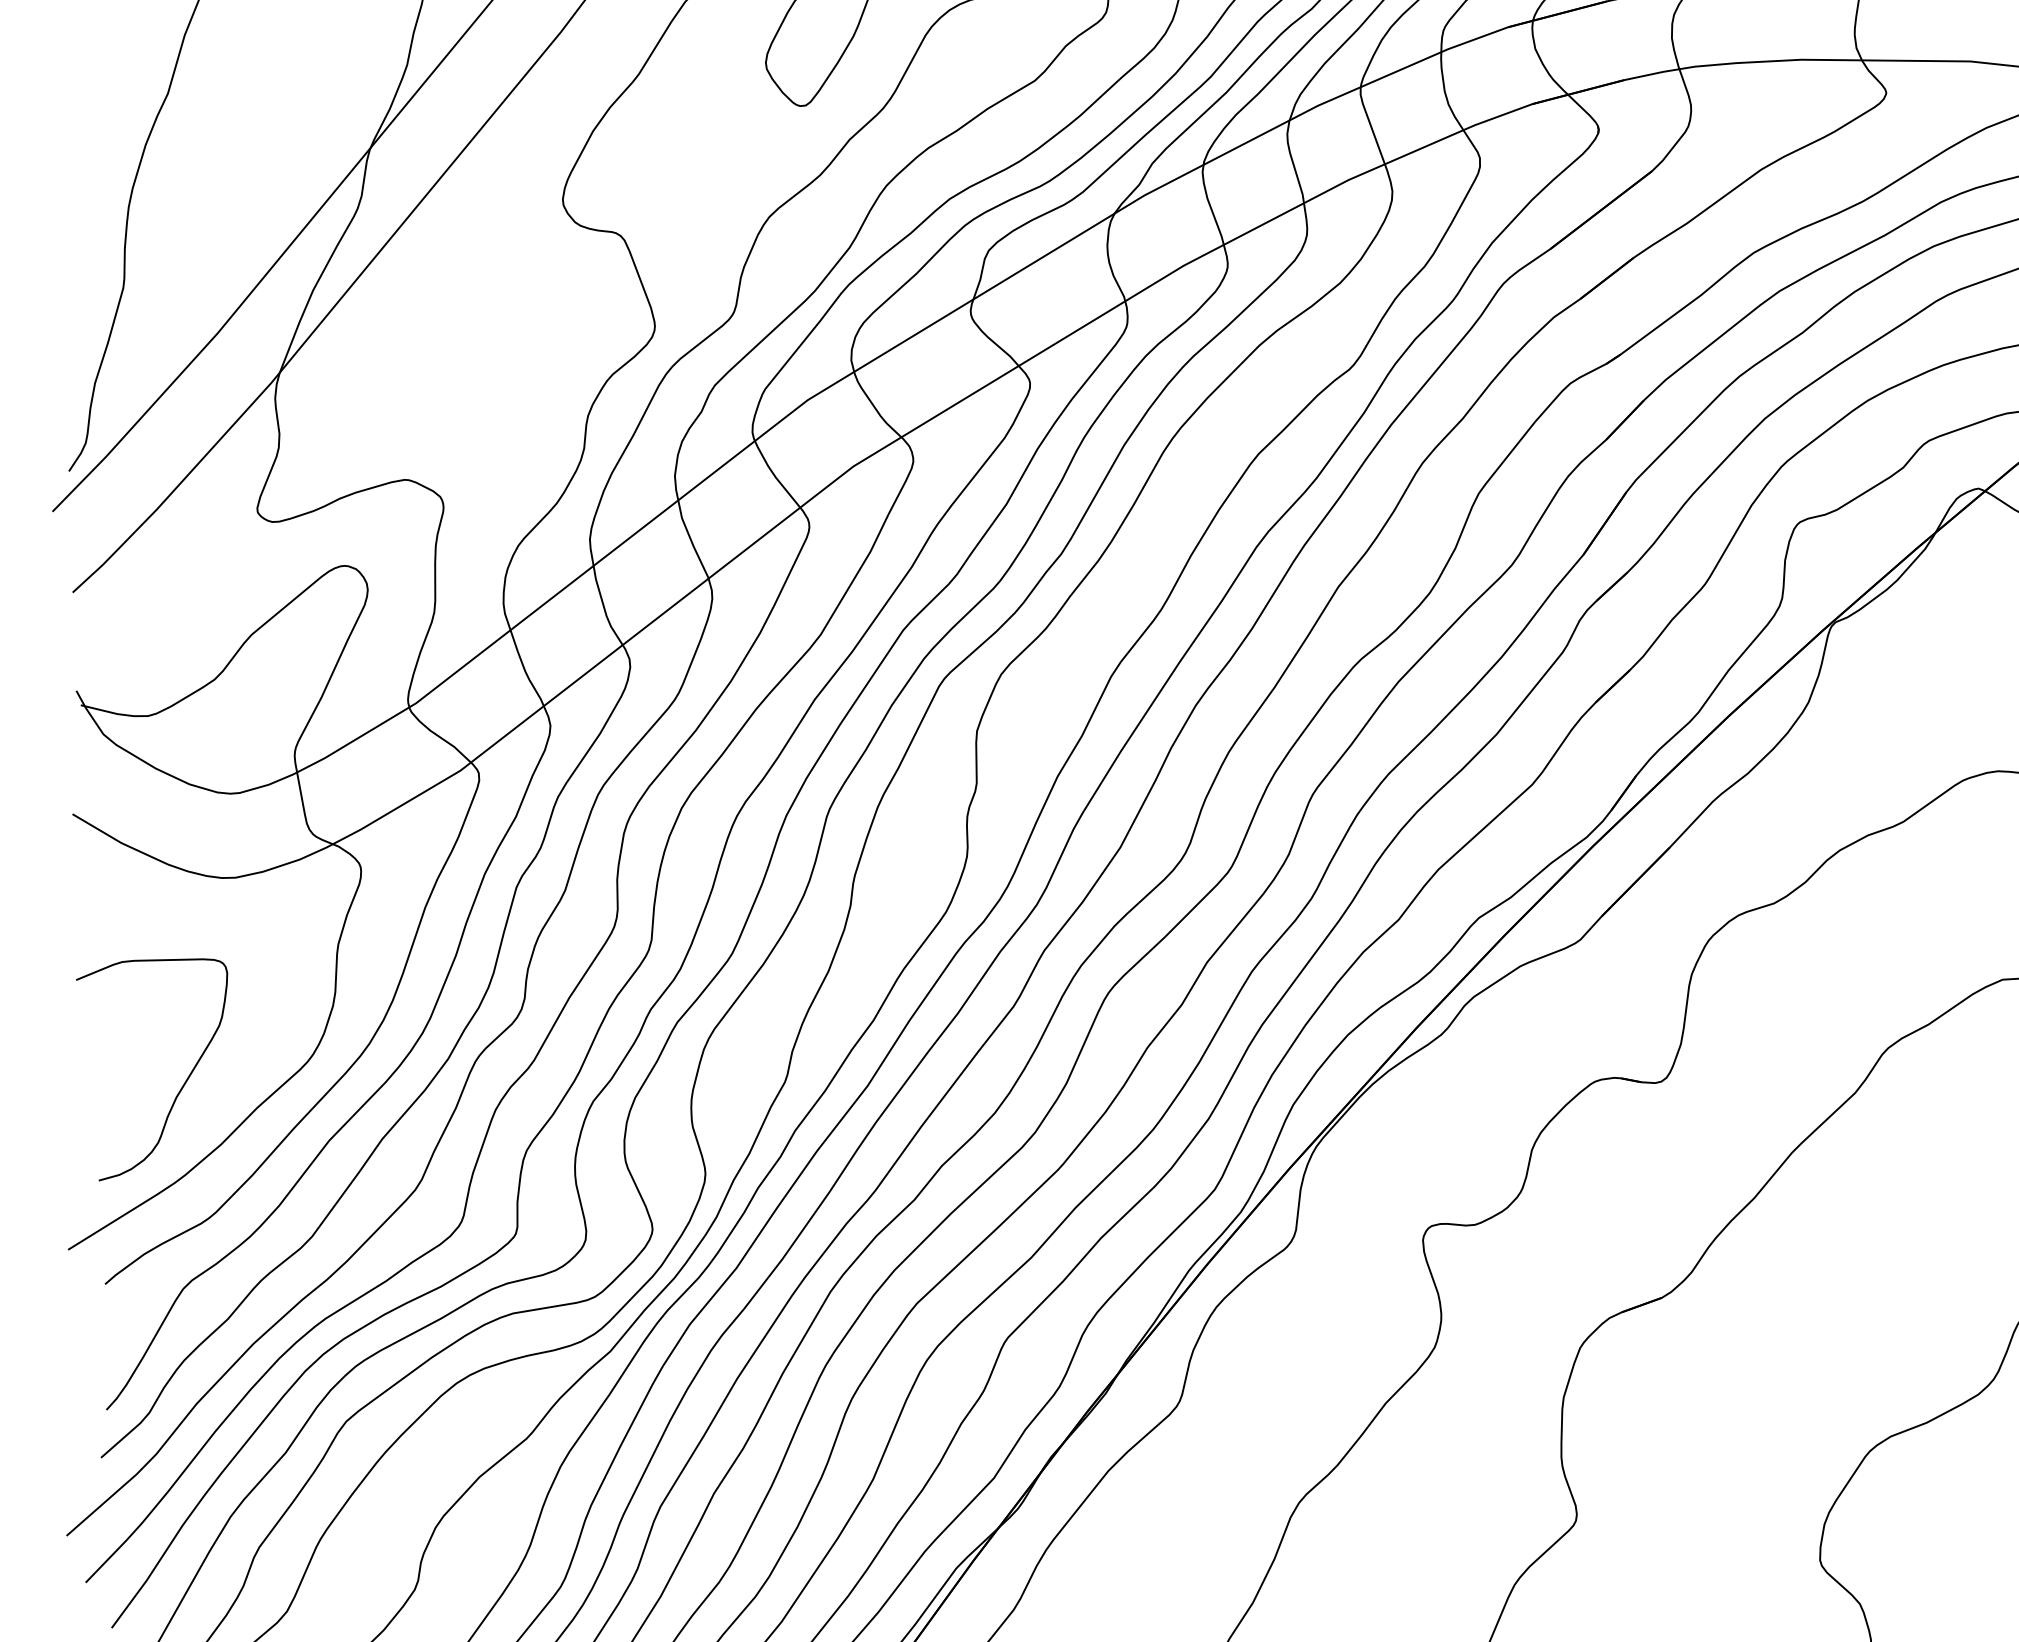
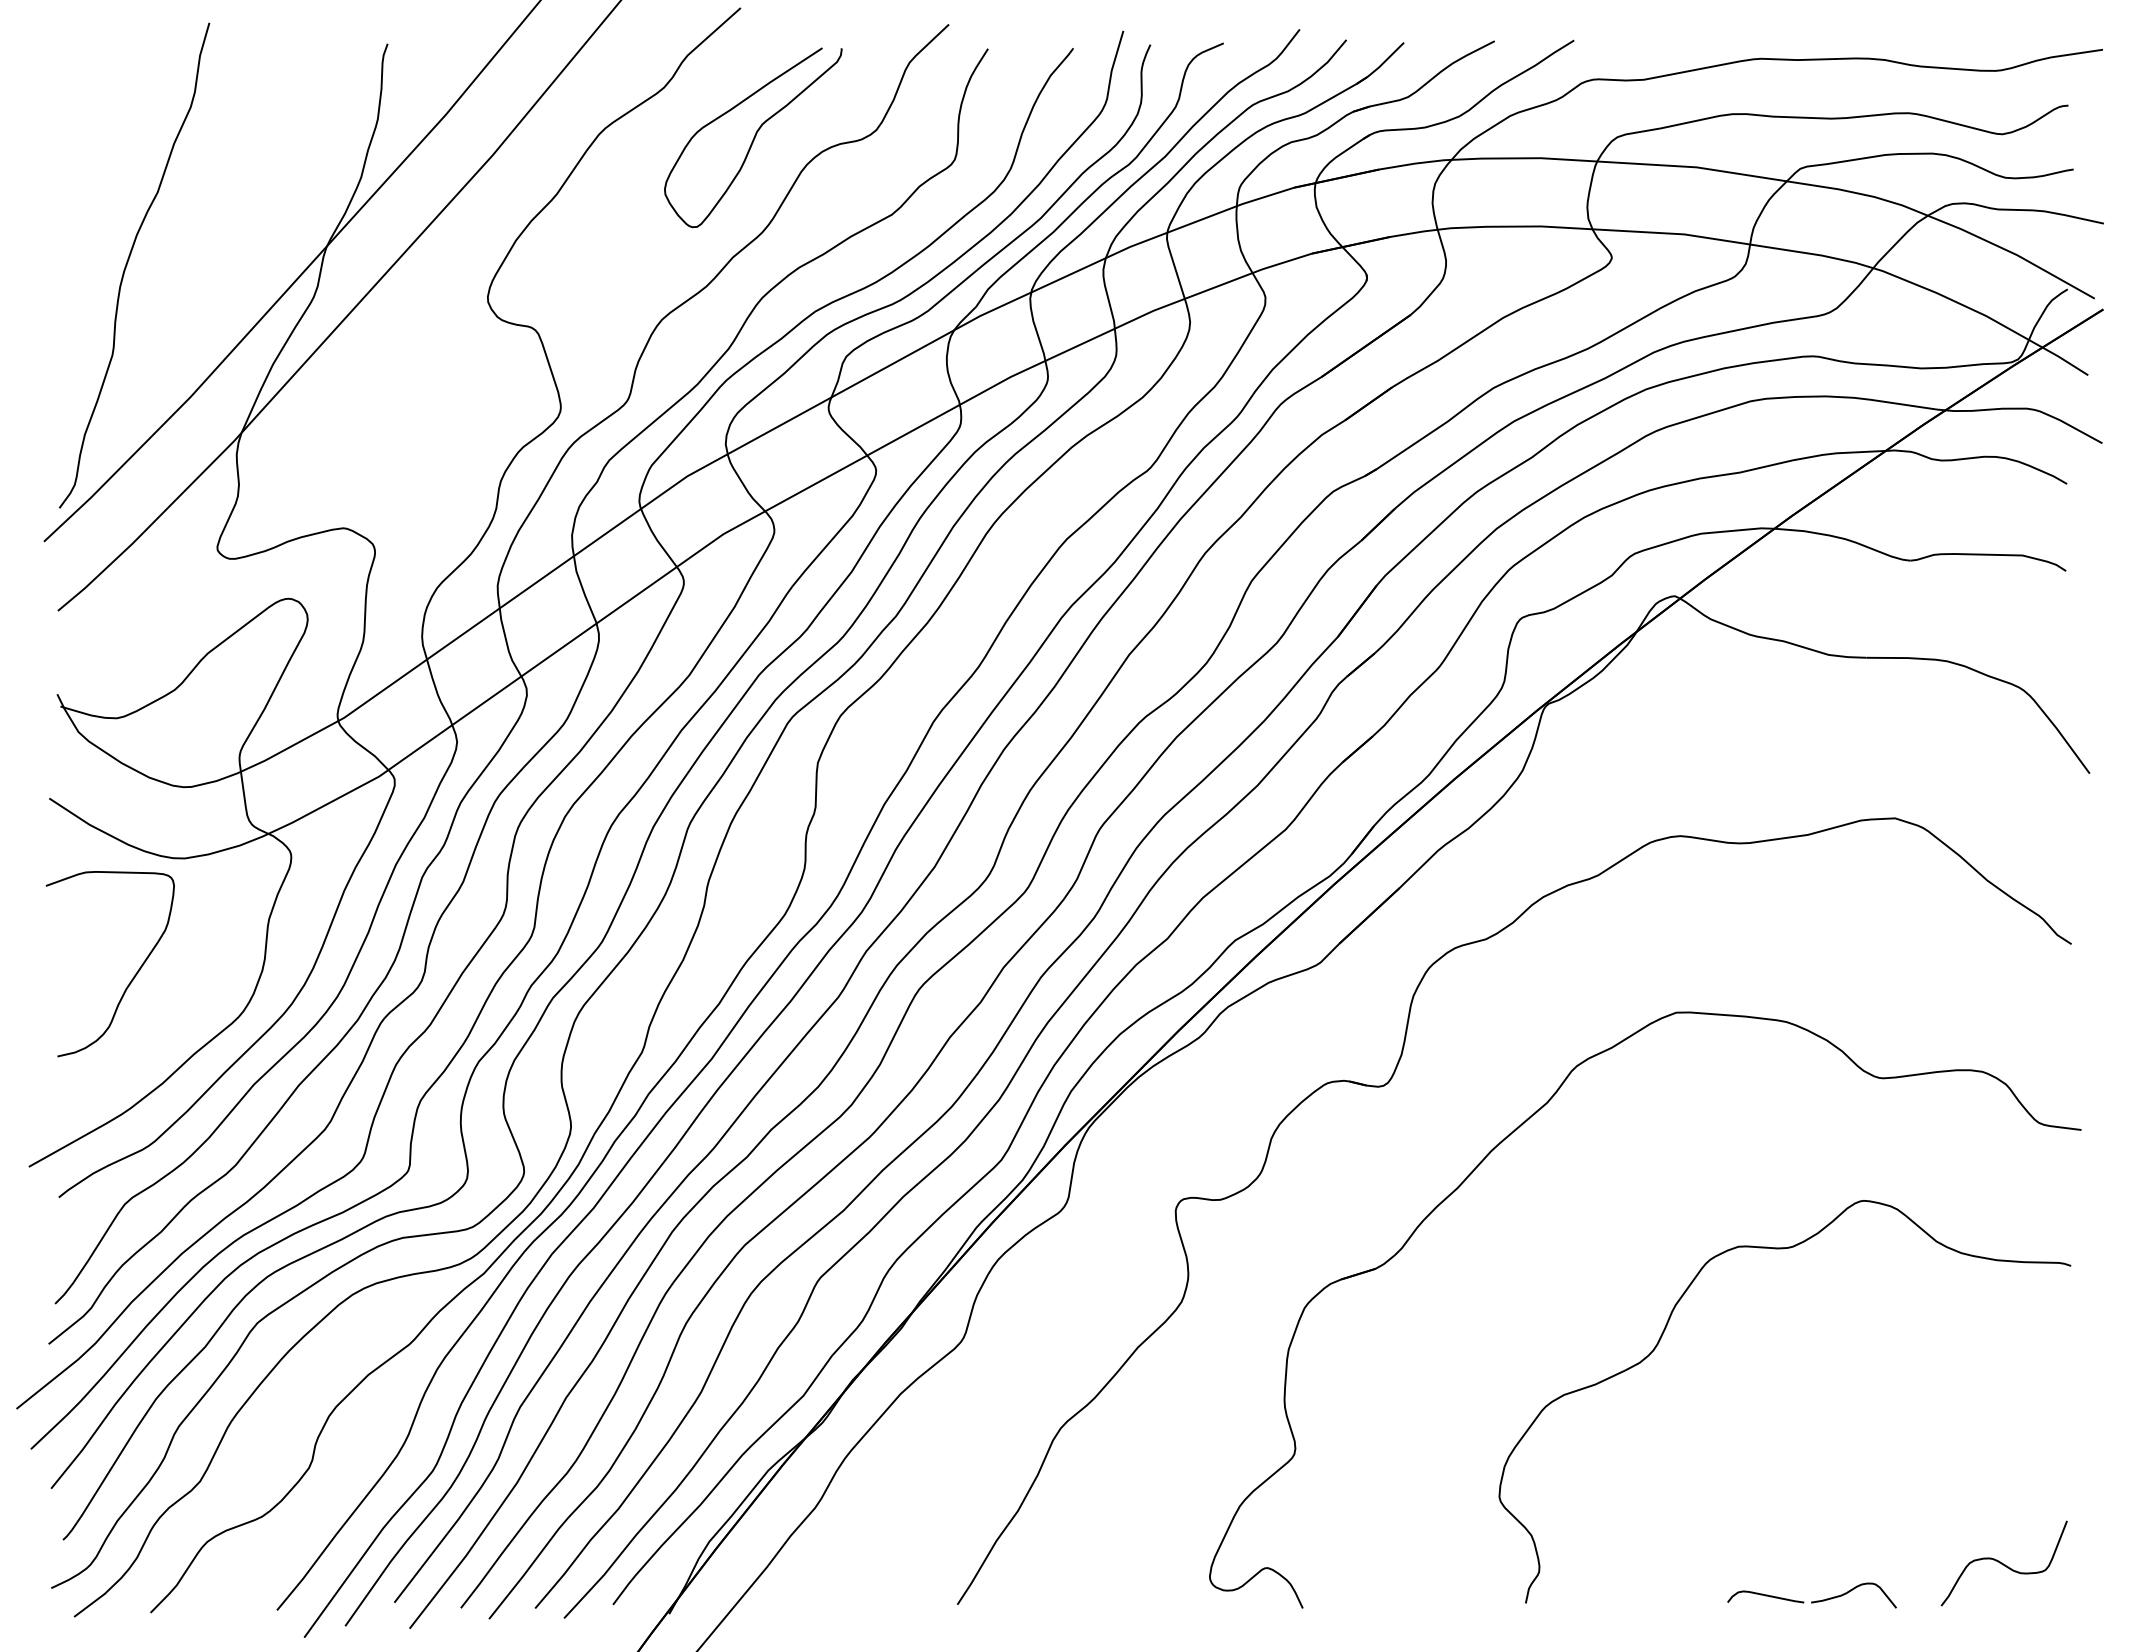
curve: (182, 1085) -> (131, 979), moved

